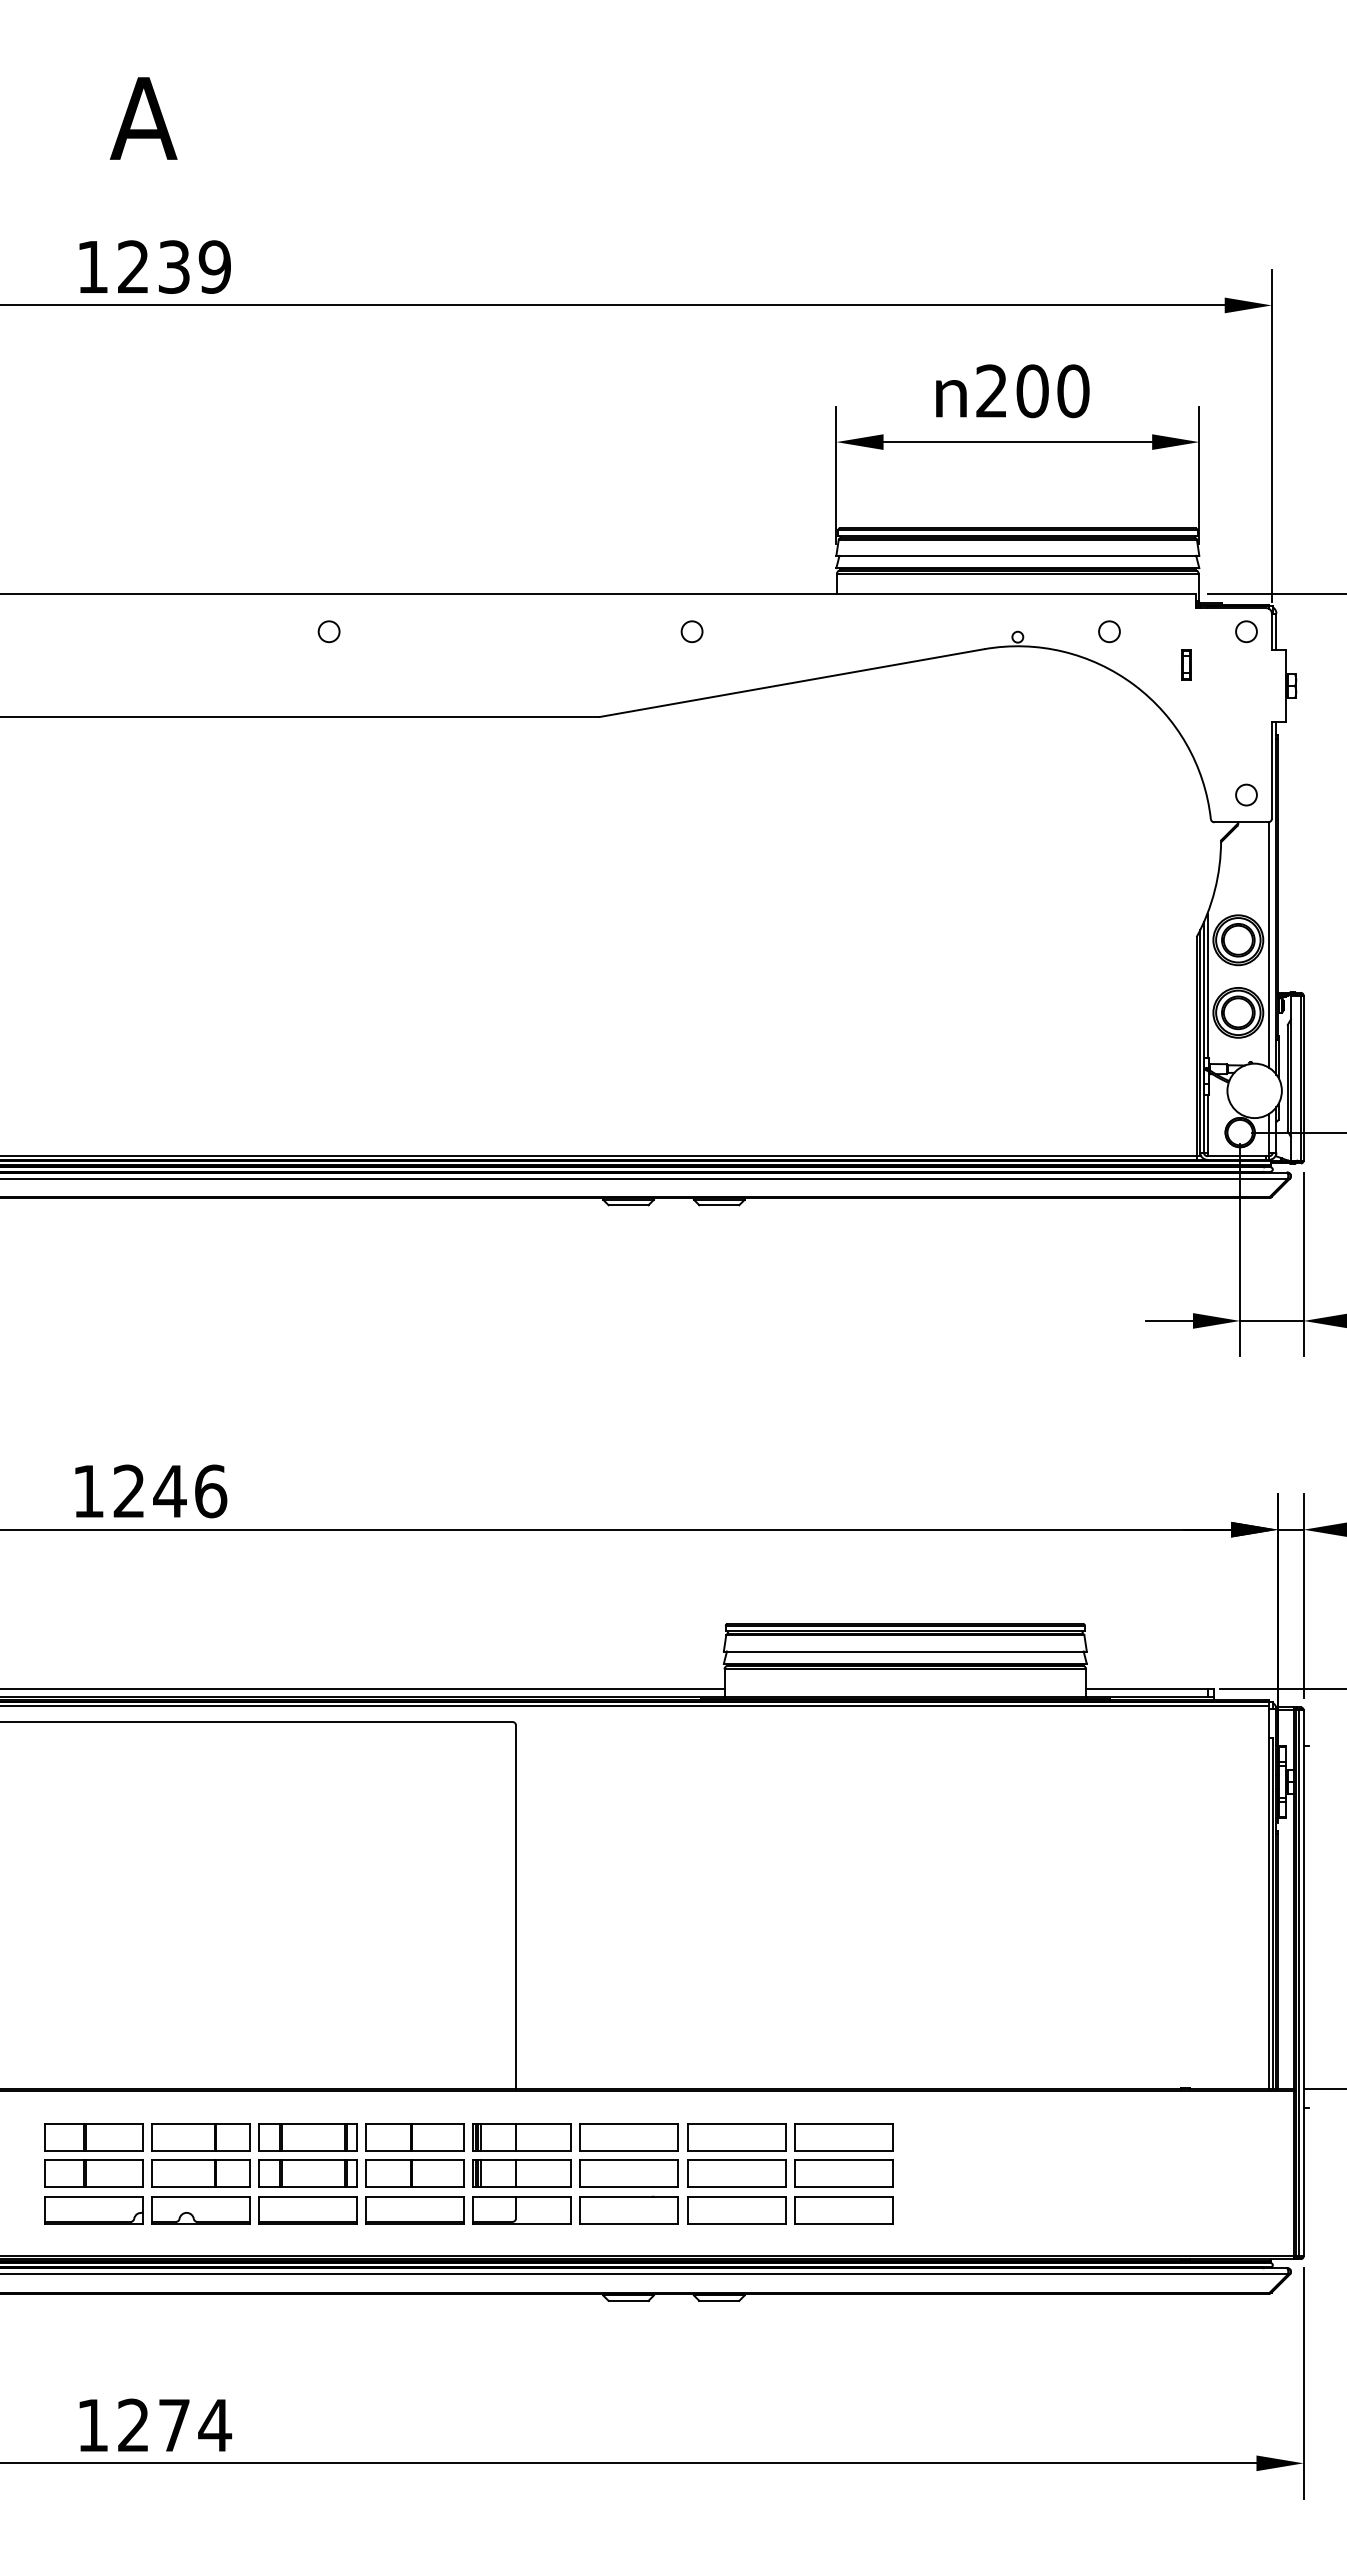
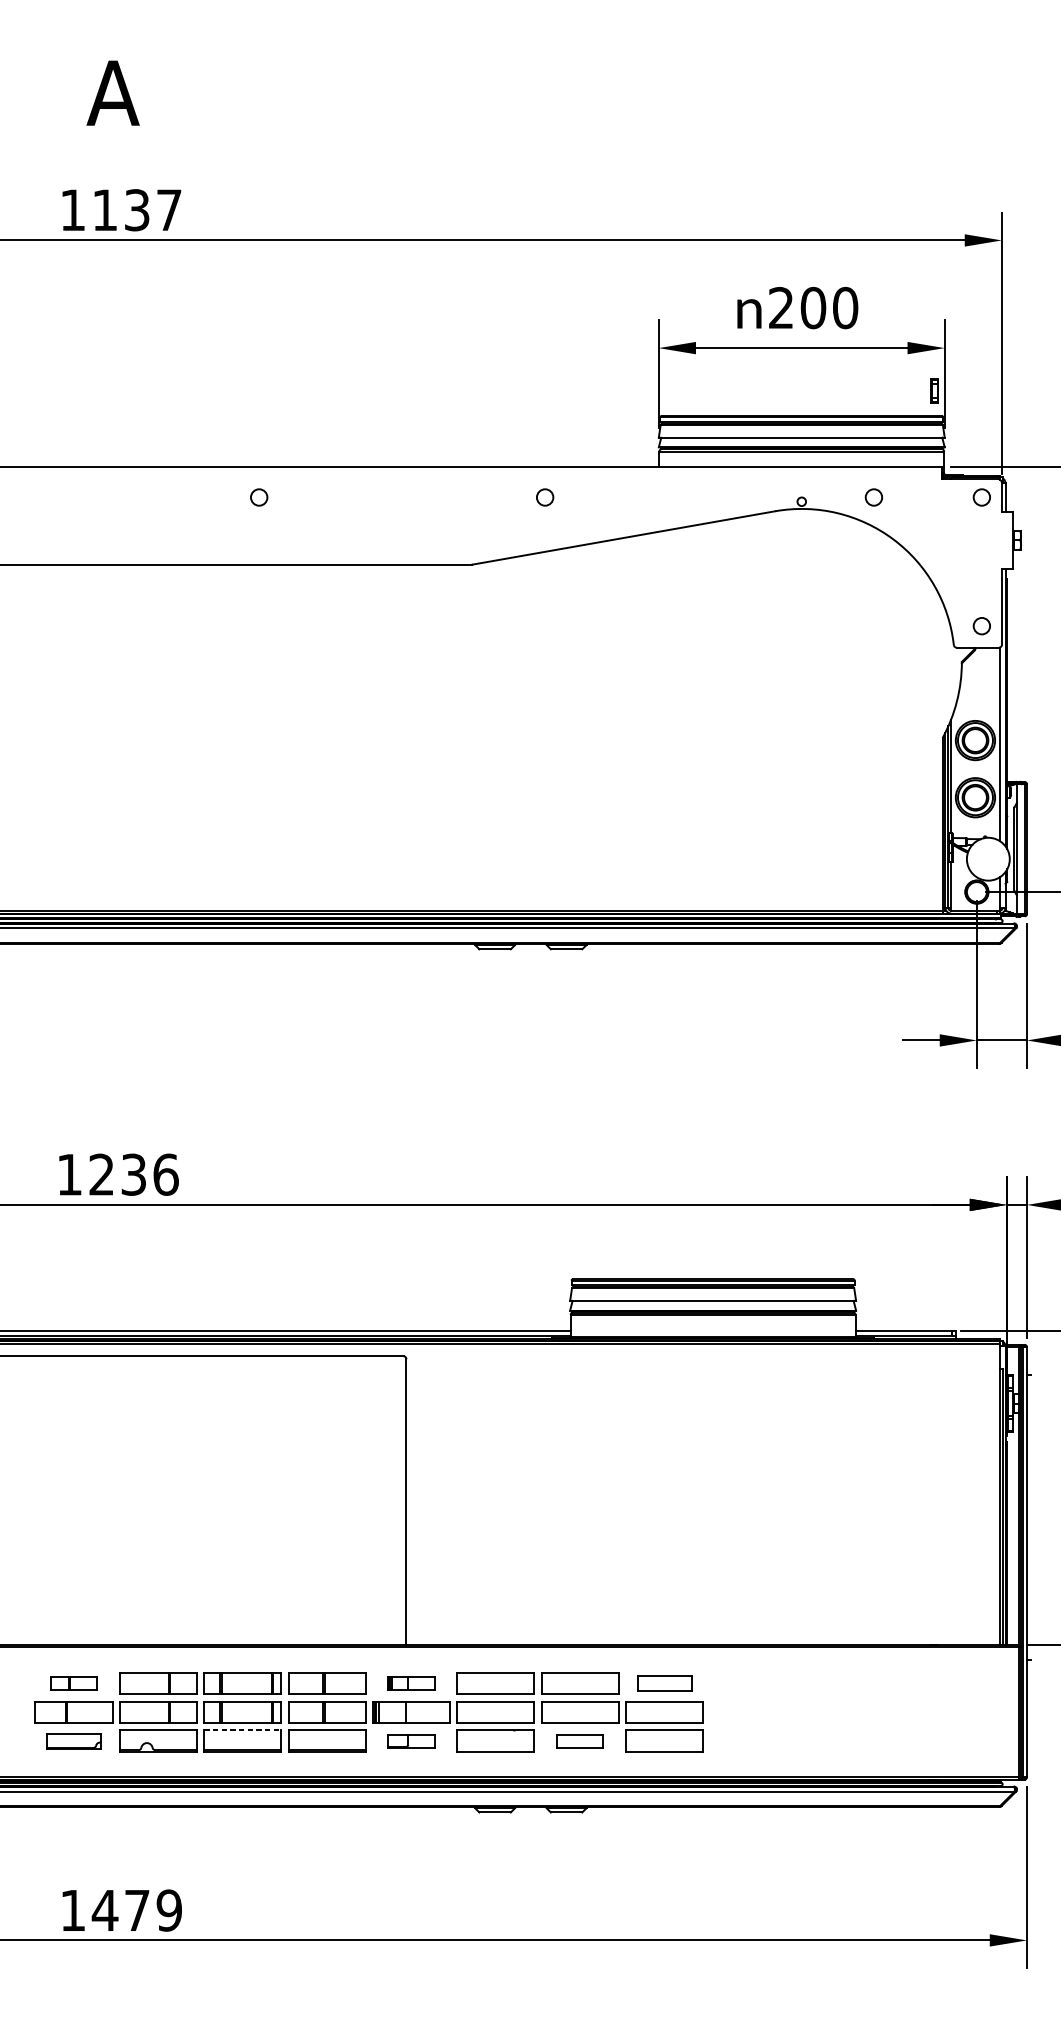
text: (174, 266) -> (137, 209), 1239 -> 1137
part: (1186, 664) -> (934, 390), moved
text: (169, 1491) -> (133, 1174), 1246 -> 1236
part: (93, 2137) -> (73, 1683), size x0.6
part: (521, 2137) -> (410, 1683), size x0.6
part: (843, 2137) -> (664, 1683), size x0.7
line: (308, 2196) -> (242, 1730), solid -> dashed
part: (93, 2210) -> (73, 1741), size x0.7
part: (521, 2210) -> (410, 1741), size x0.6
part: (736, 2210) -> (580, 1741), size x0.6
text: (174, 2425) -> (137, 1910), 1274 -> 1479

